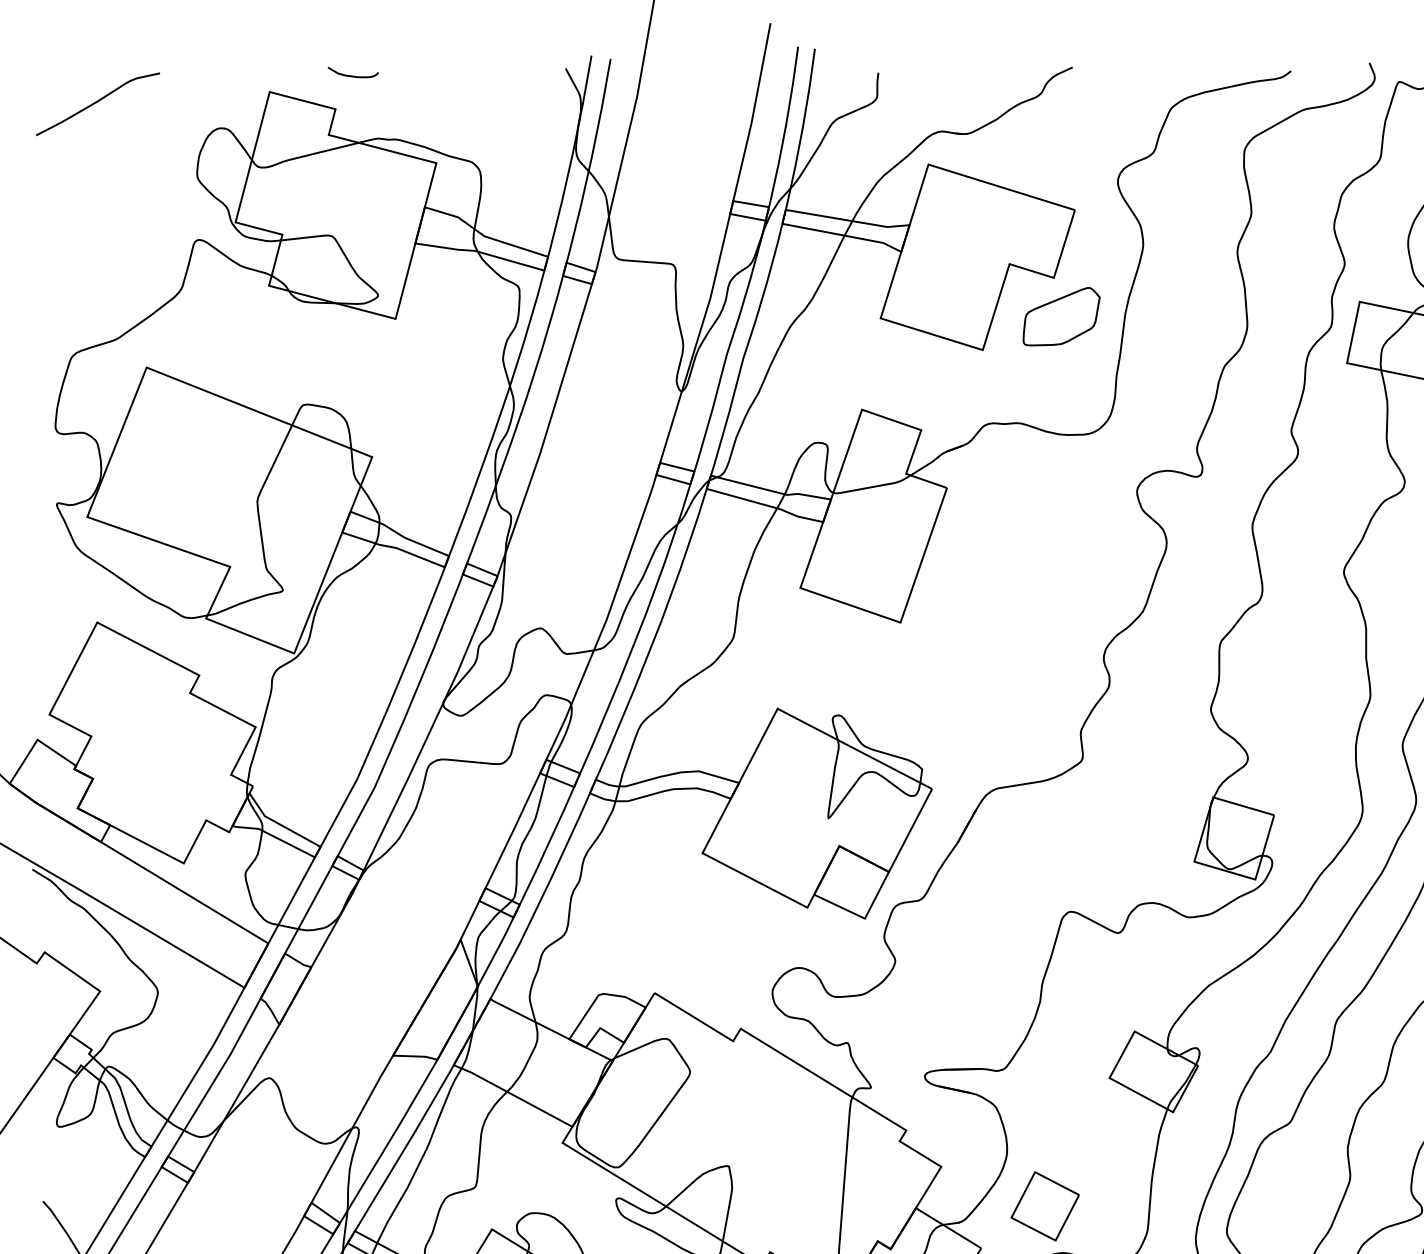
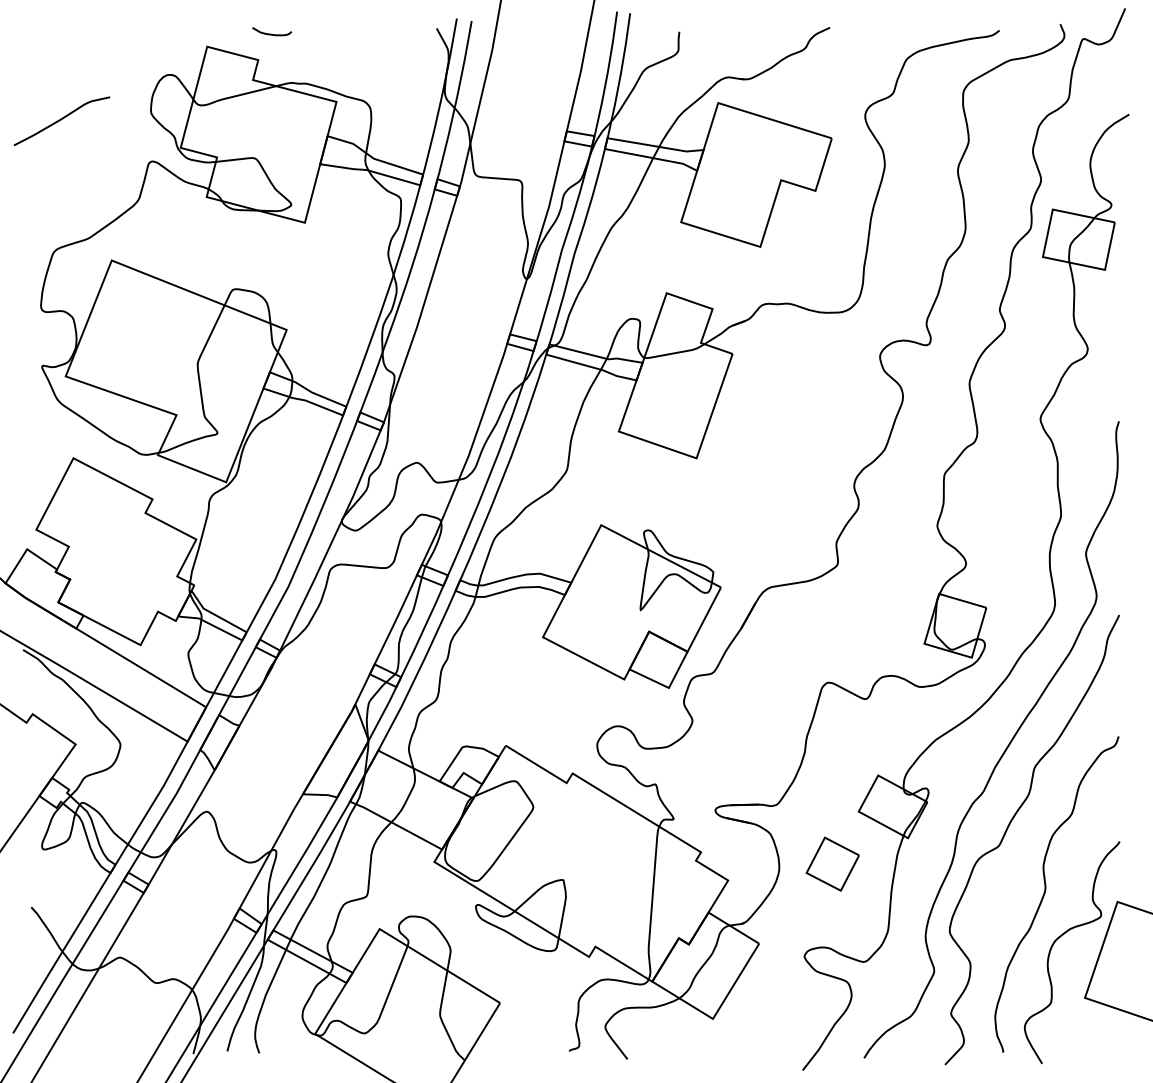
curve: (97, 103) -> (61, 120), moved
part: (1061, 315) -> (821, 220), removed
part: (1044, 1205) -> (832, 863), moved

